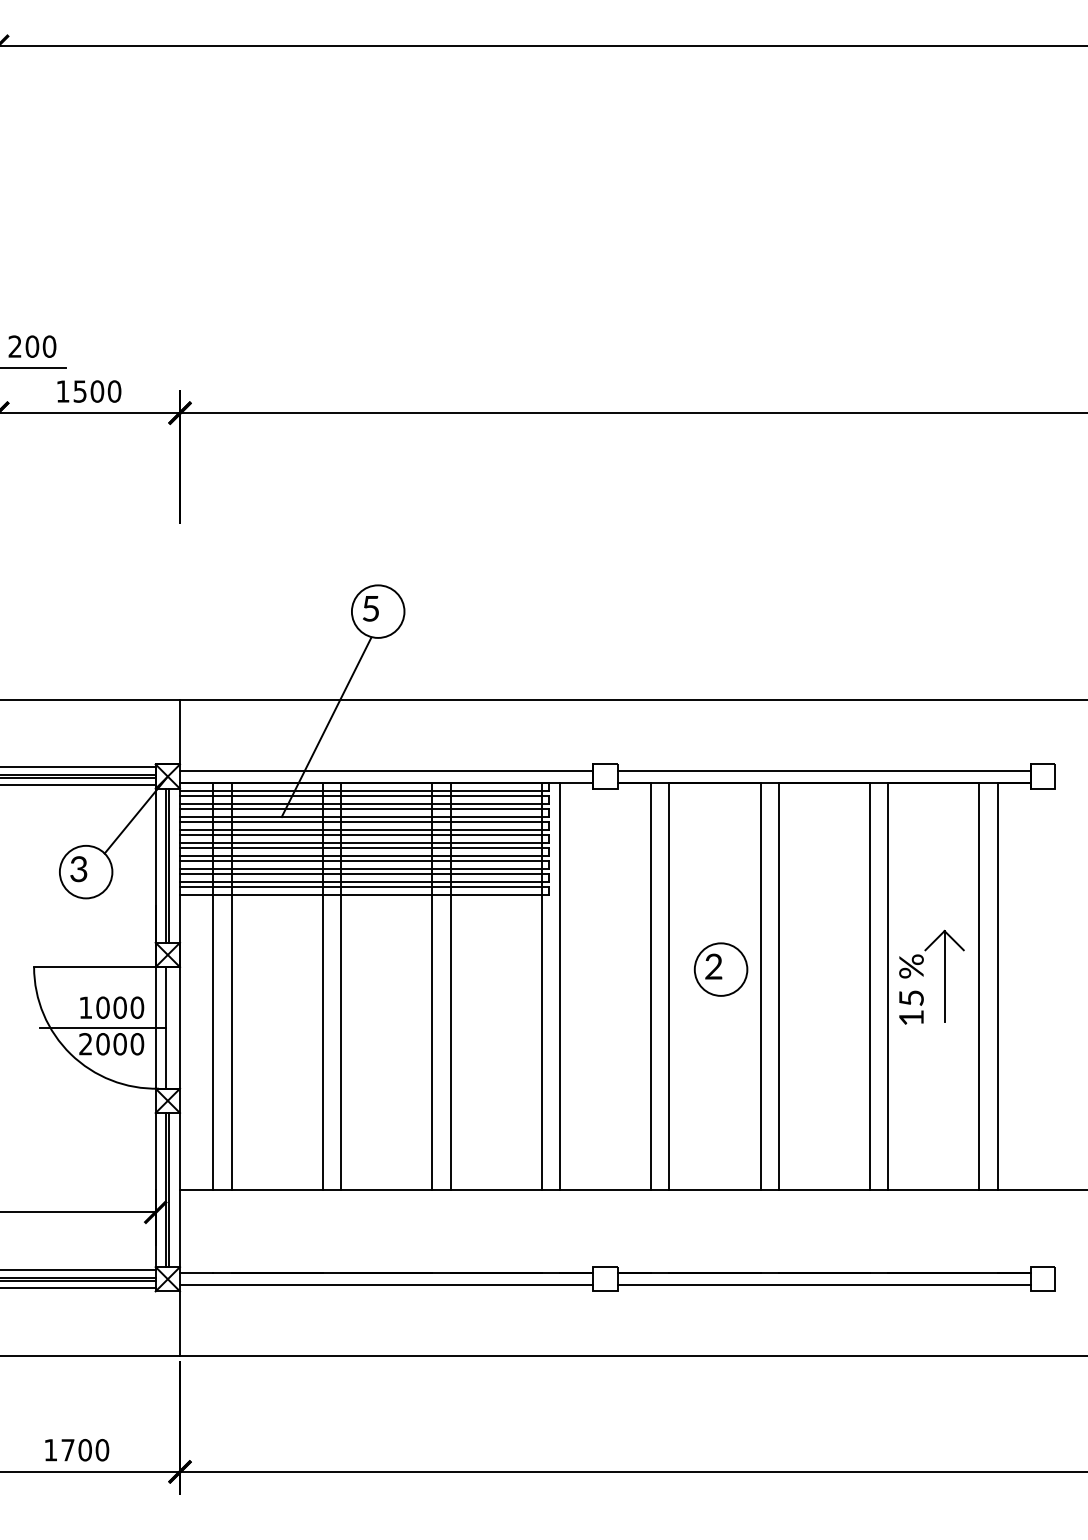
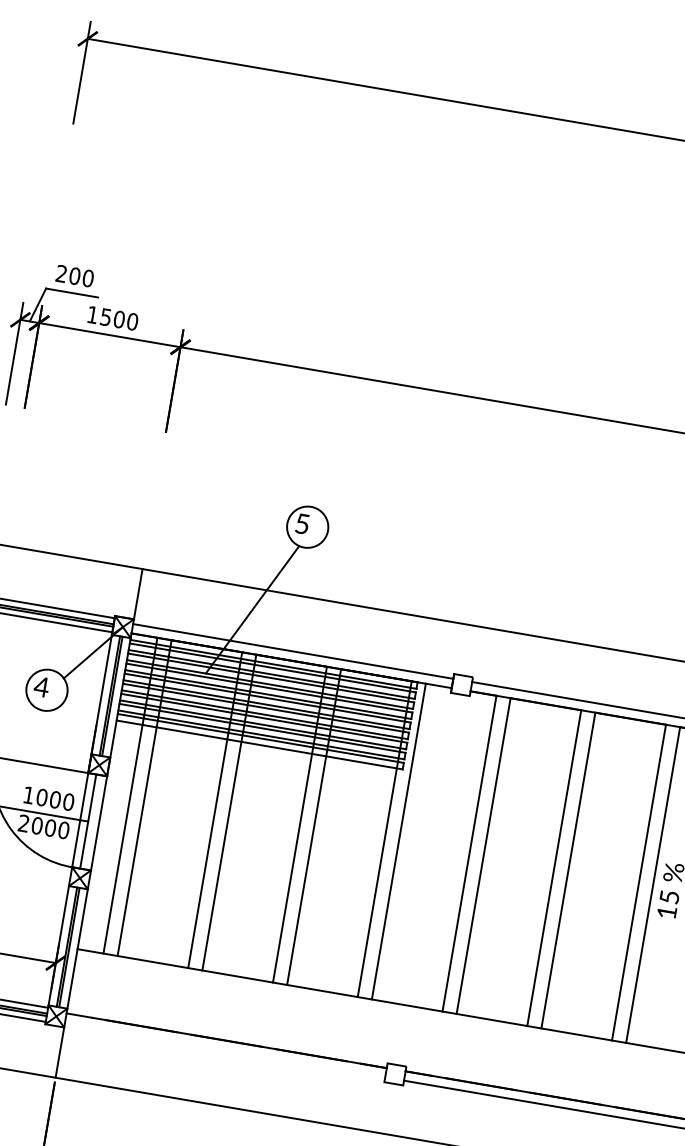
text: (78, 869) -> (41, 687), 3 -> 4
part: (720, 969) -> (525, 849), removed
line: (386, 1285) -> (224, 1050), removed

